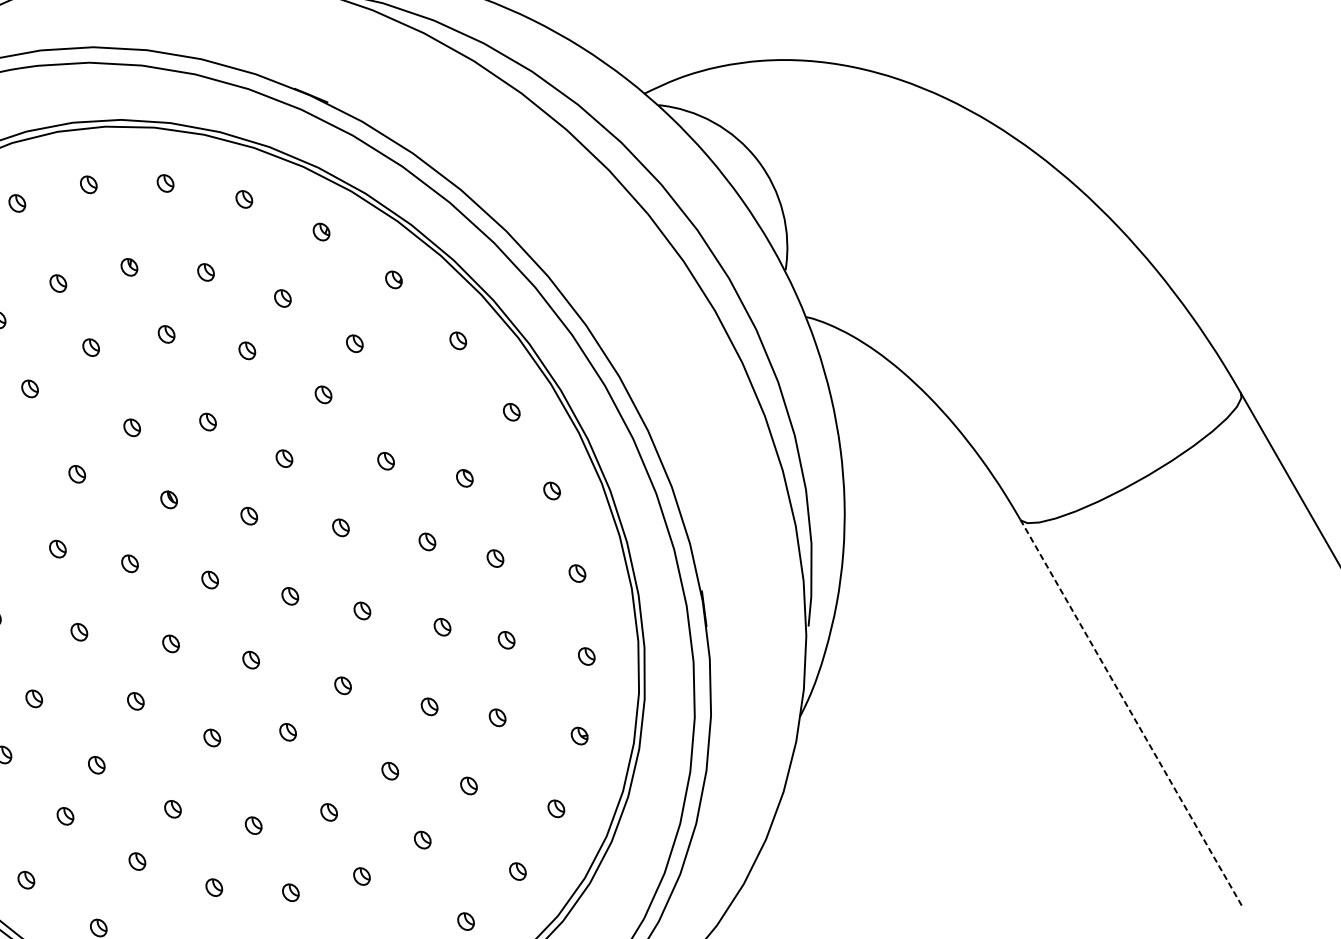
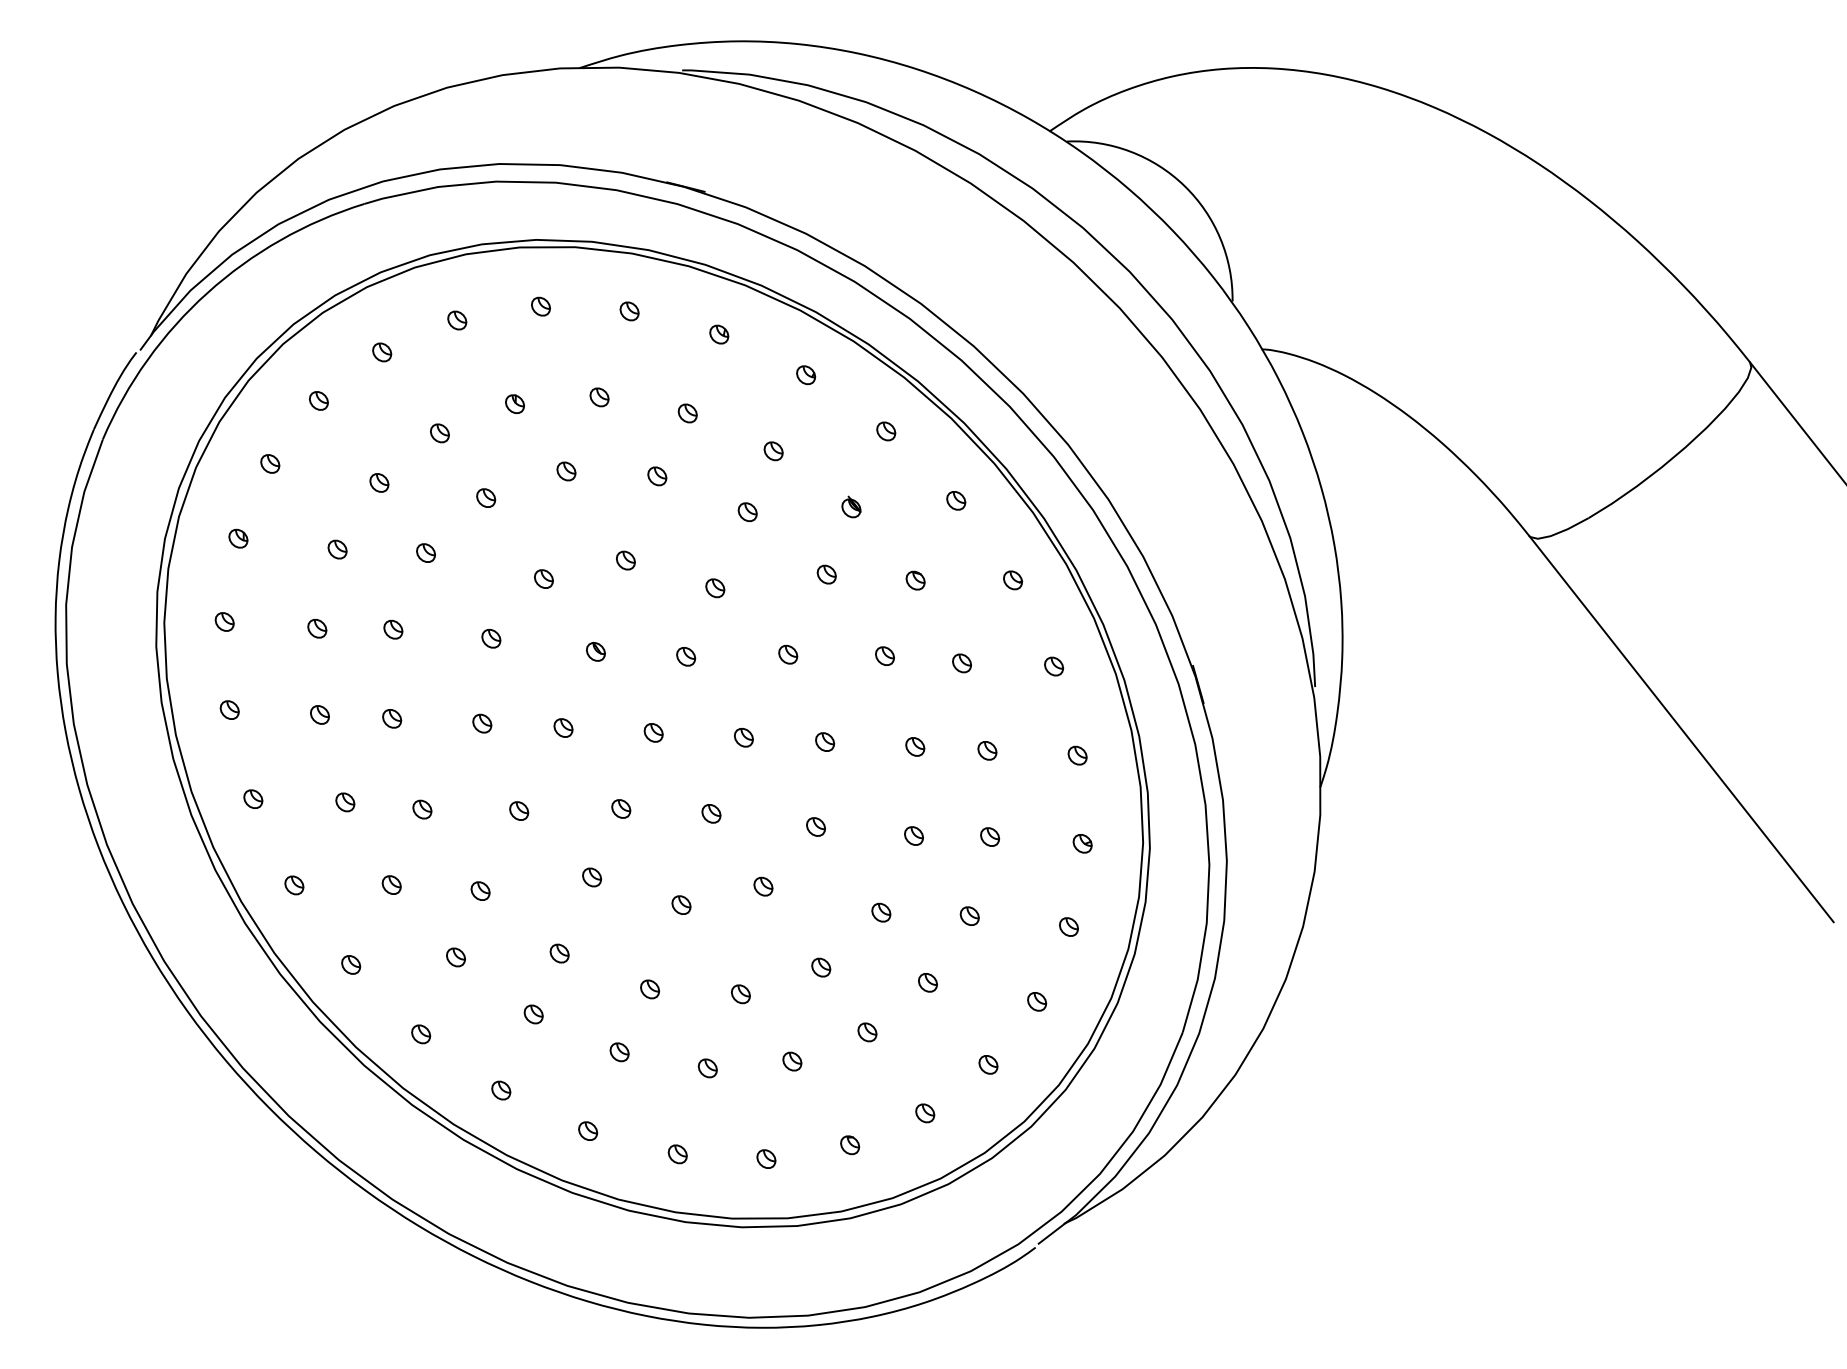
part: (417, 403) -> (851, 506), added
line: (1130, 712) -> (1681, 729), dashed -> solid

